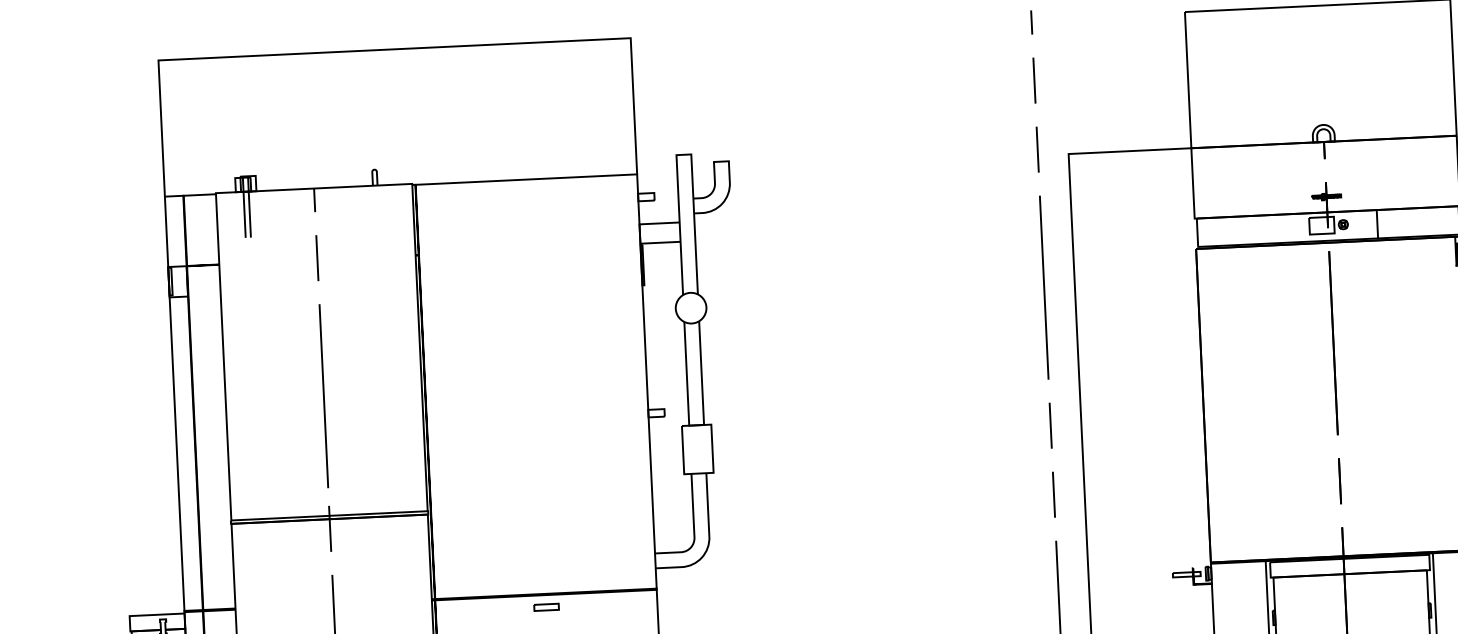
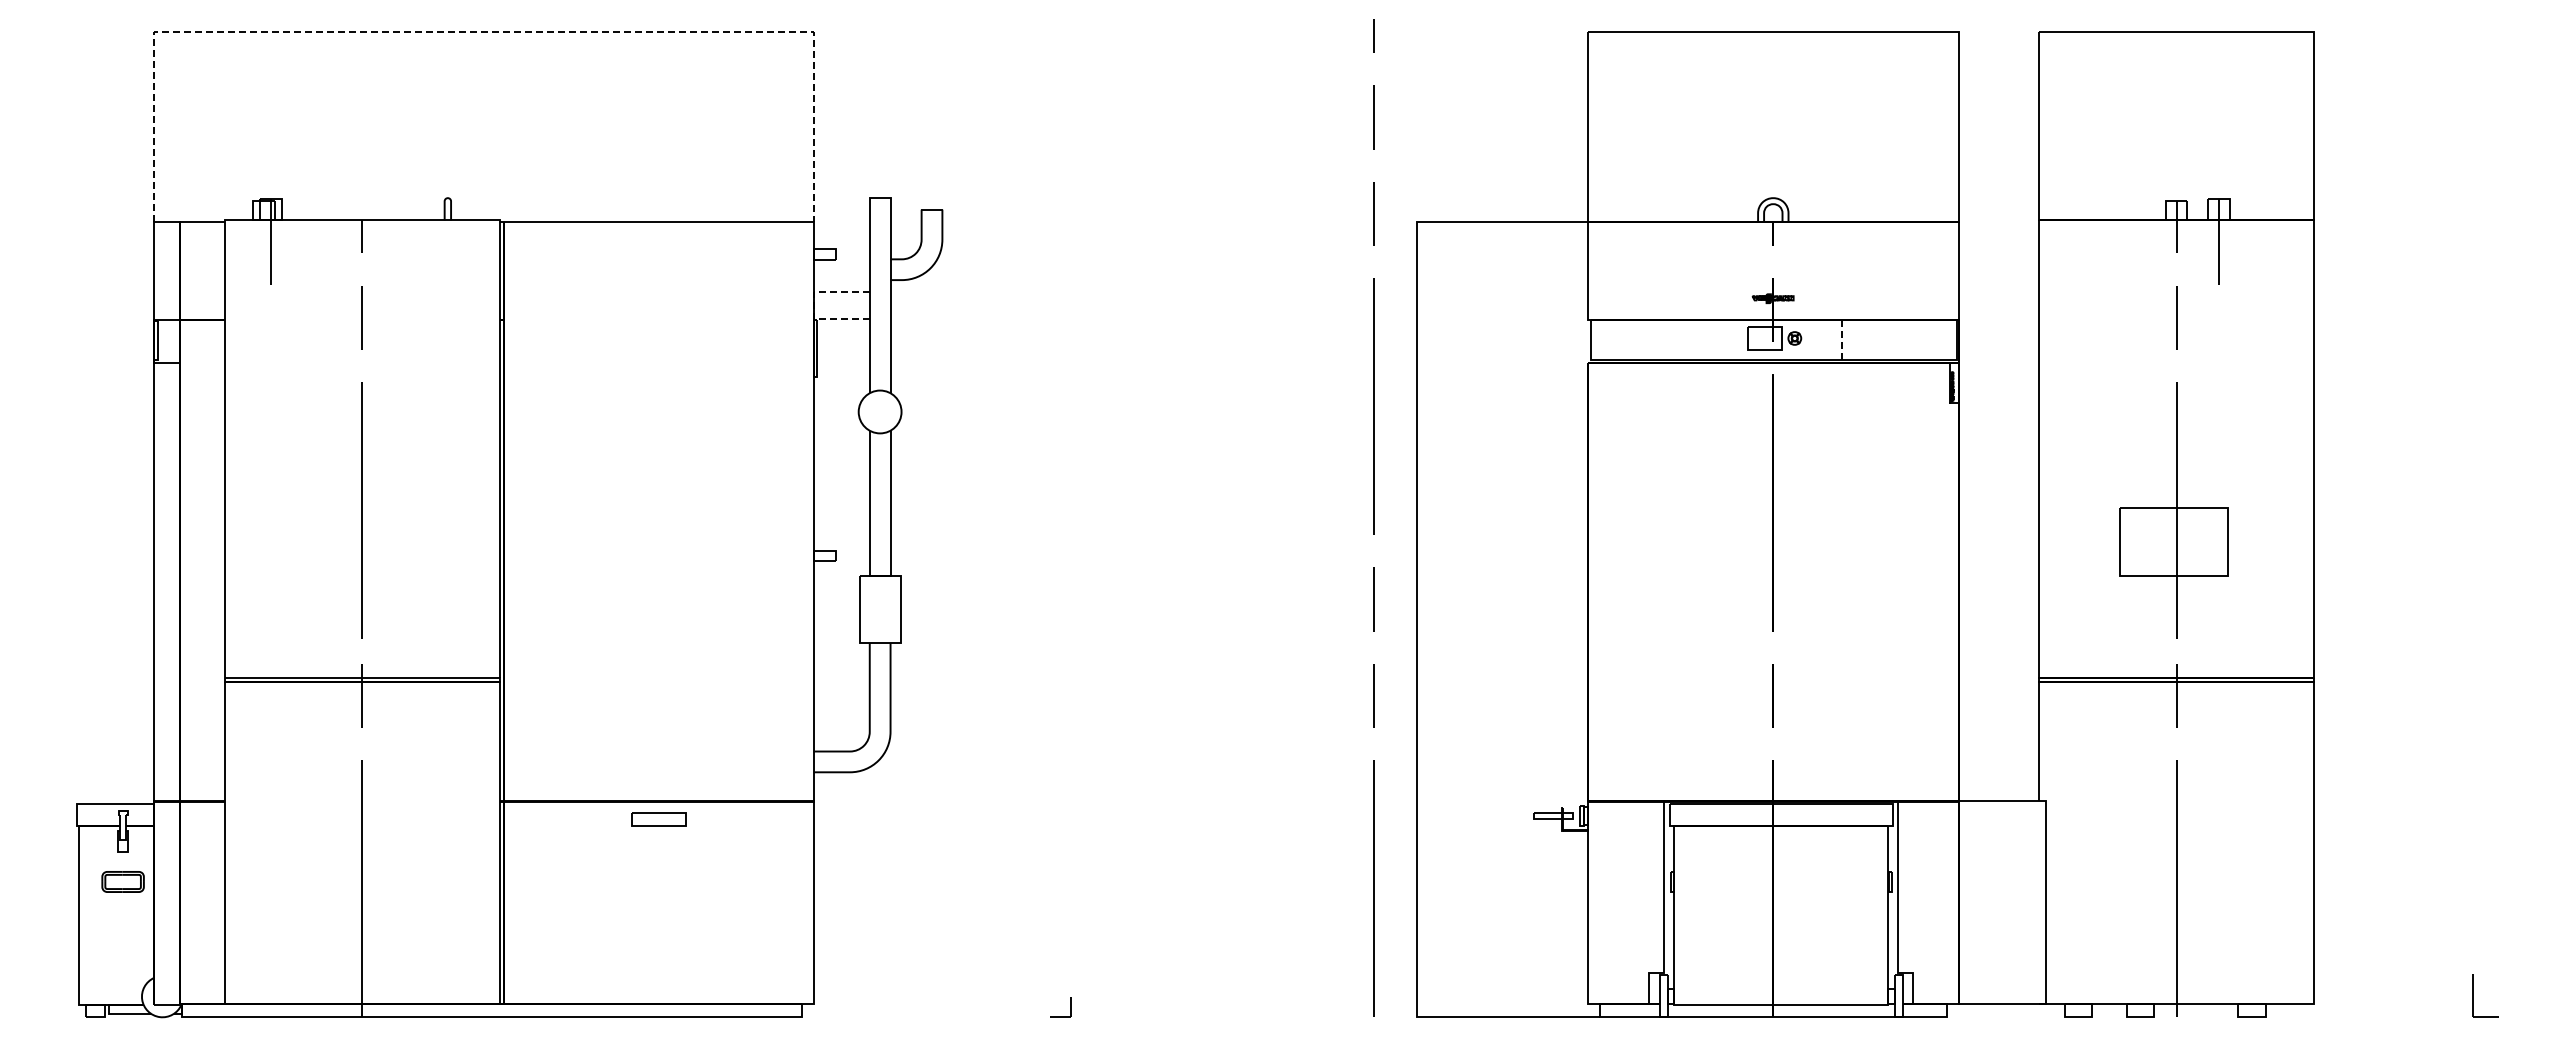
line: (394, 49) -> (483, 31), solid -> dashed
line: (243, 206) -> (263, 241), removed
line: (1377, 224) -> (1842, 340), solid -> dashed
line: (639, 233) -> (813, 304), solid -> dashed
part: (546, 607) -> (658, 819), size x1.6

